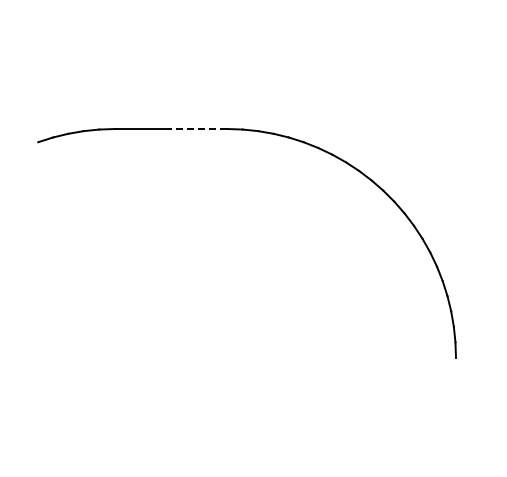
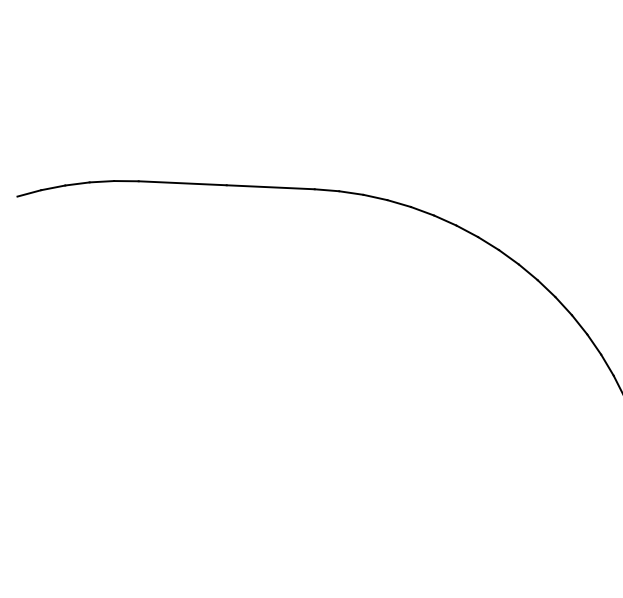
line: (198, 129) -> (269, 188), dashed -> solid

